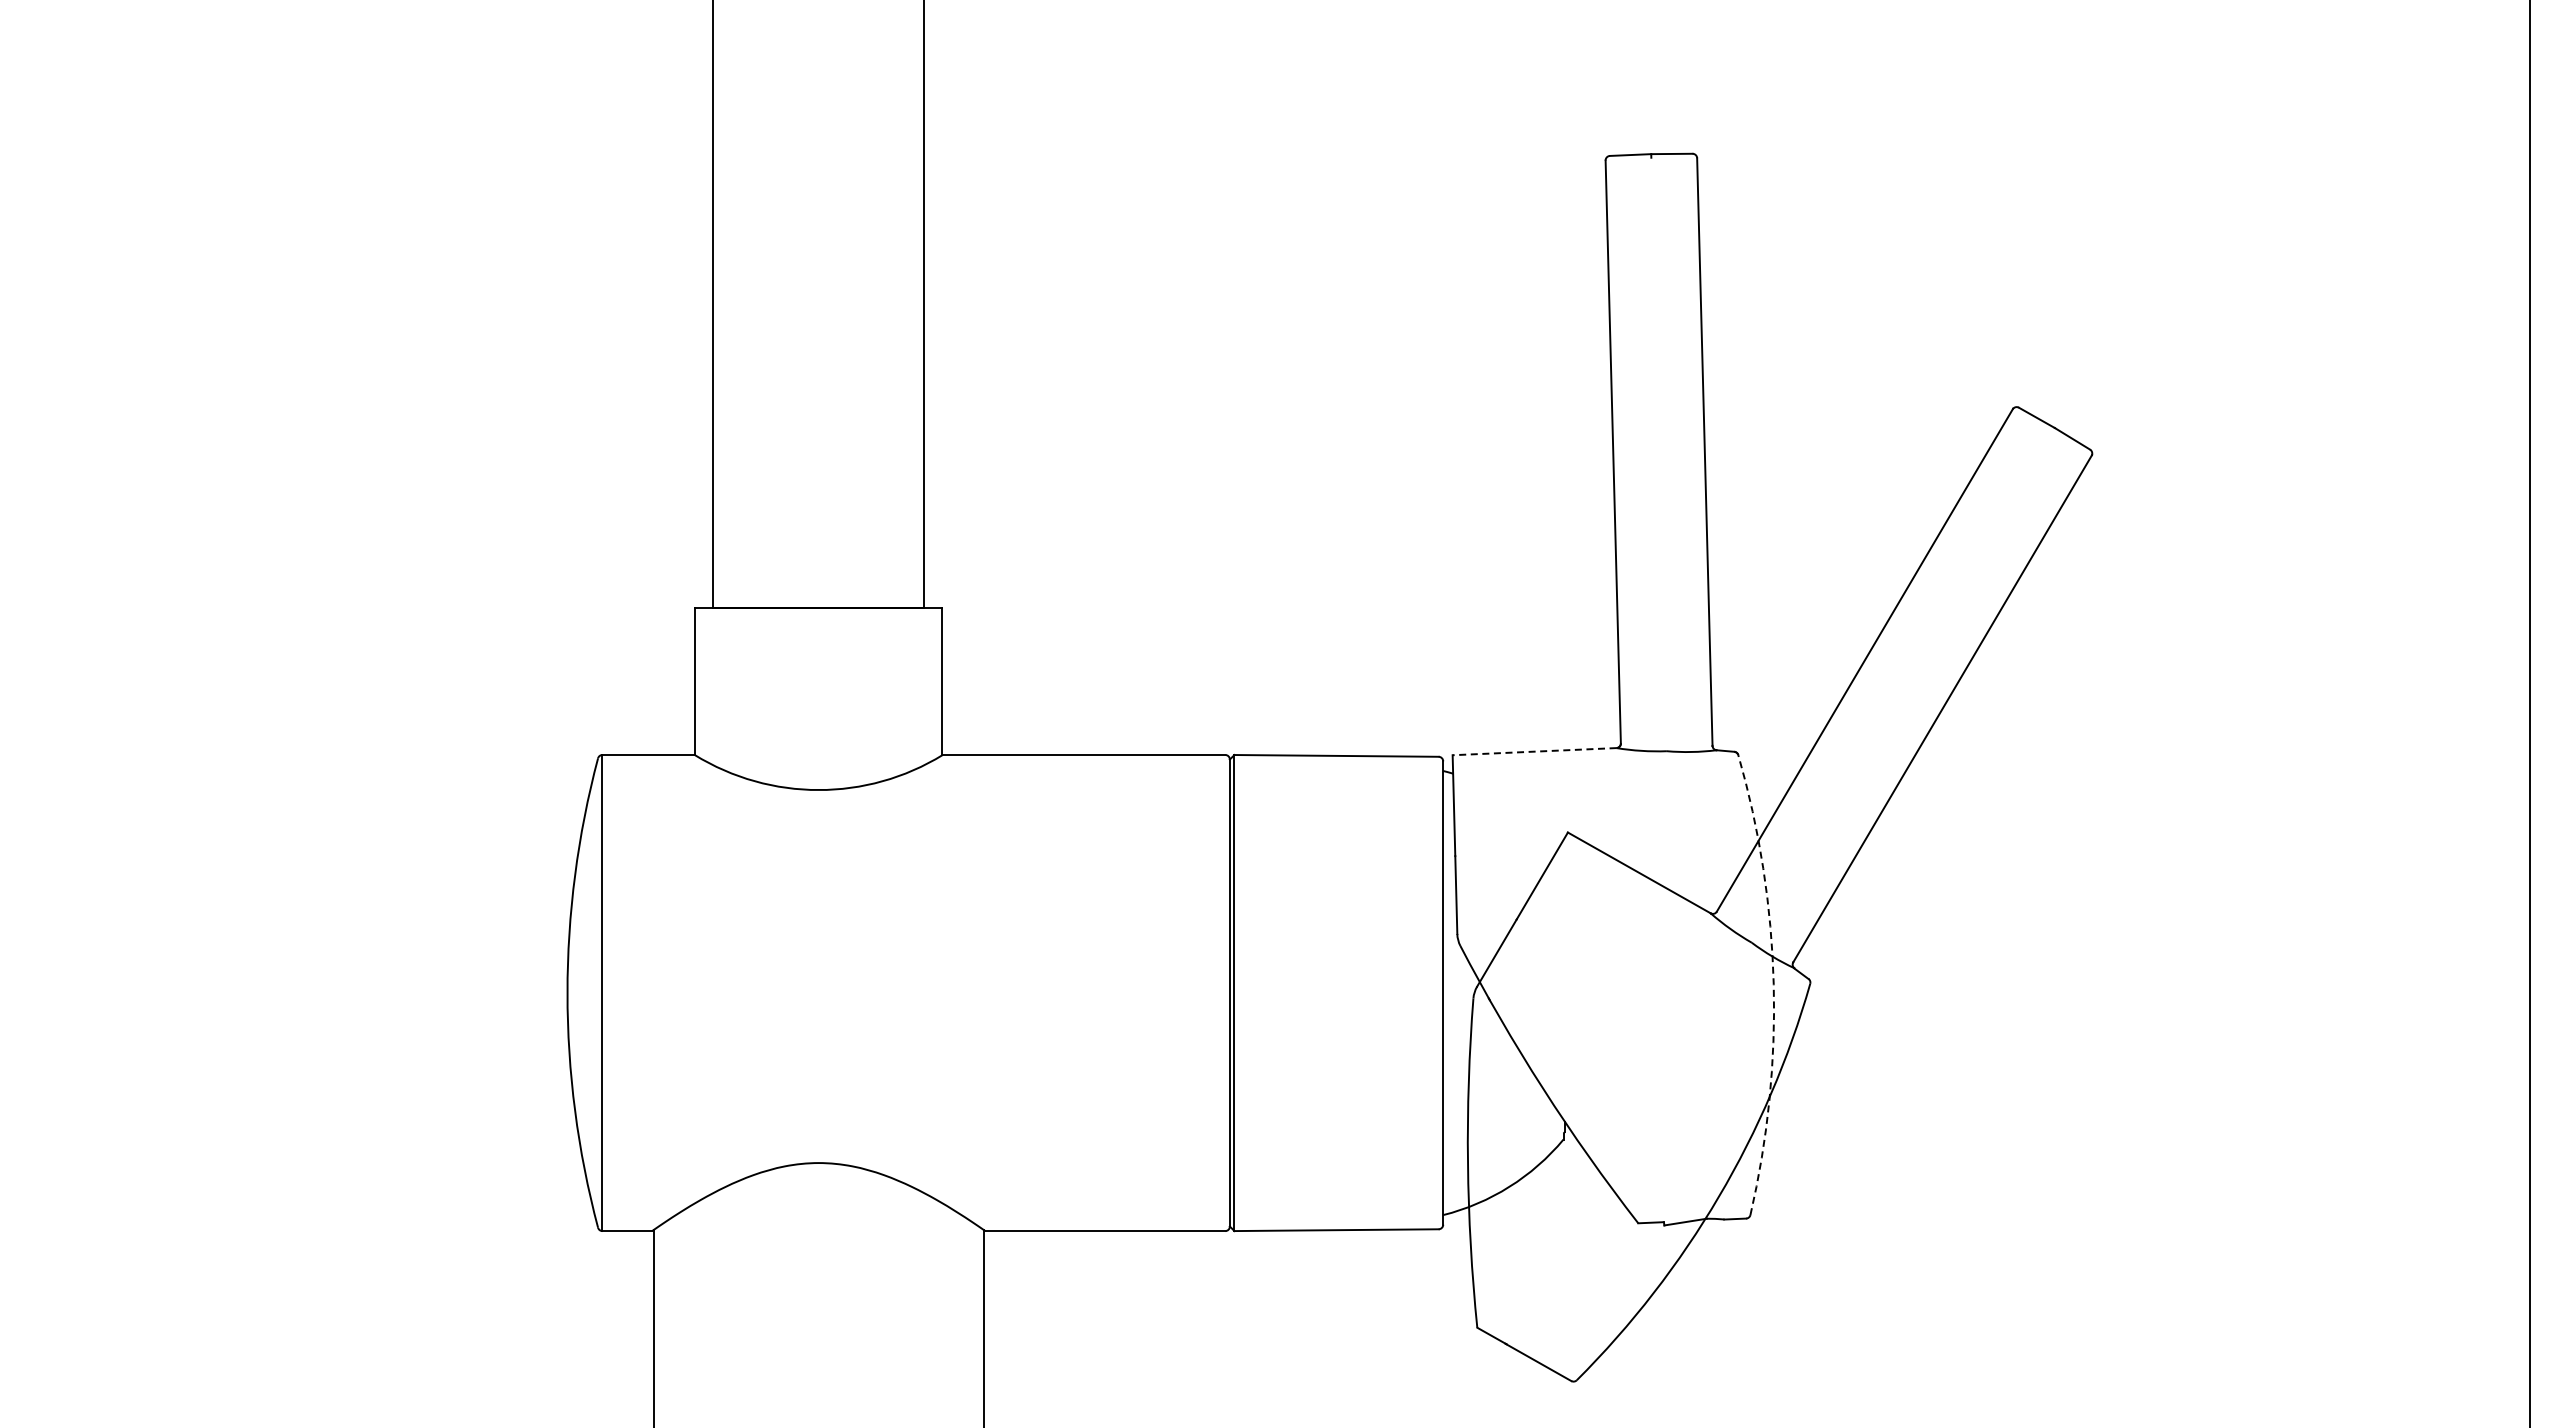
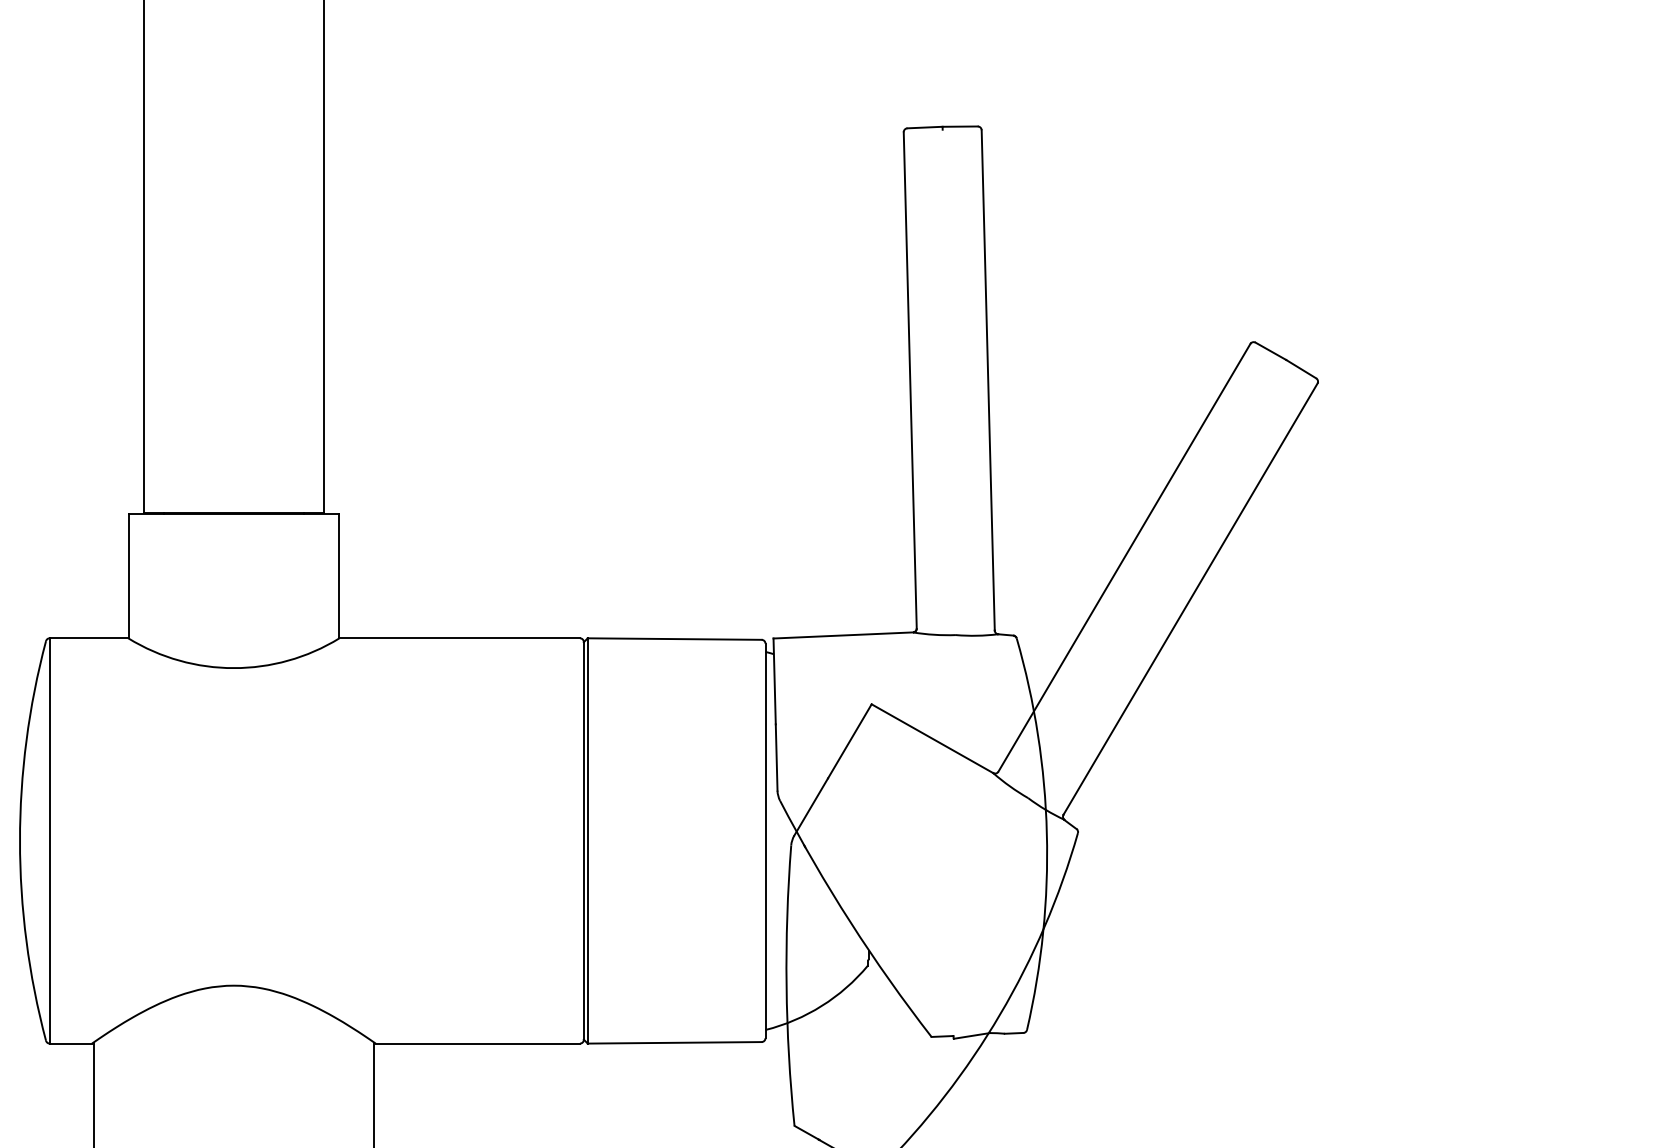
line: (1534, 751) -> (843, 635), dashed -> solid
arc: (1773, 984) -> (1046, 833), dashed -> solid

